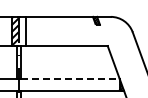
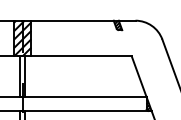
hatch: (21, 31) -> (26, 38), added
line: (70, 79) -> (86, 97), dashed -> solid

